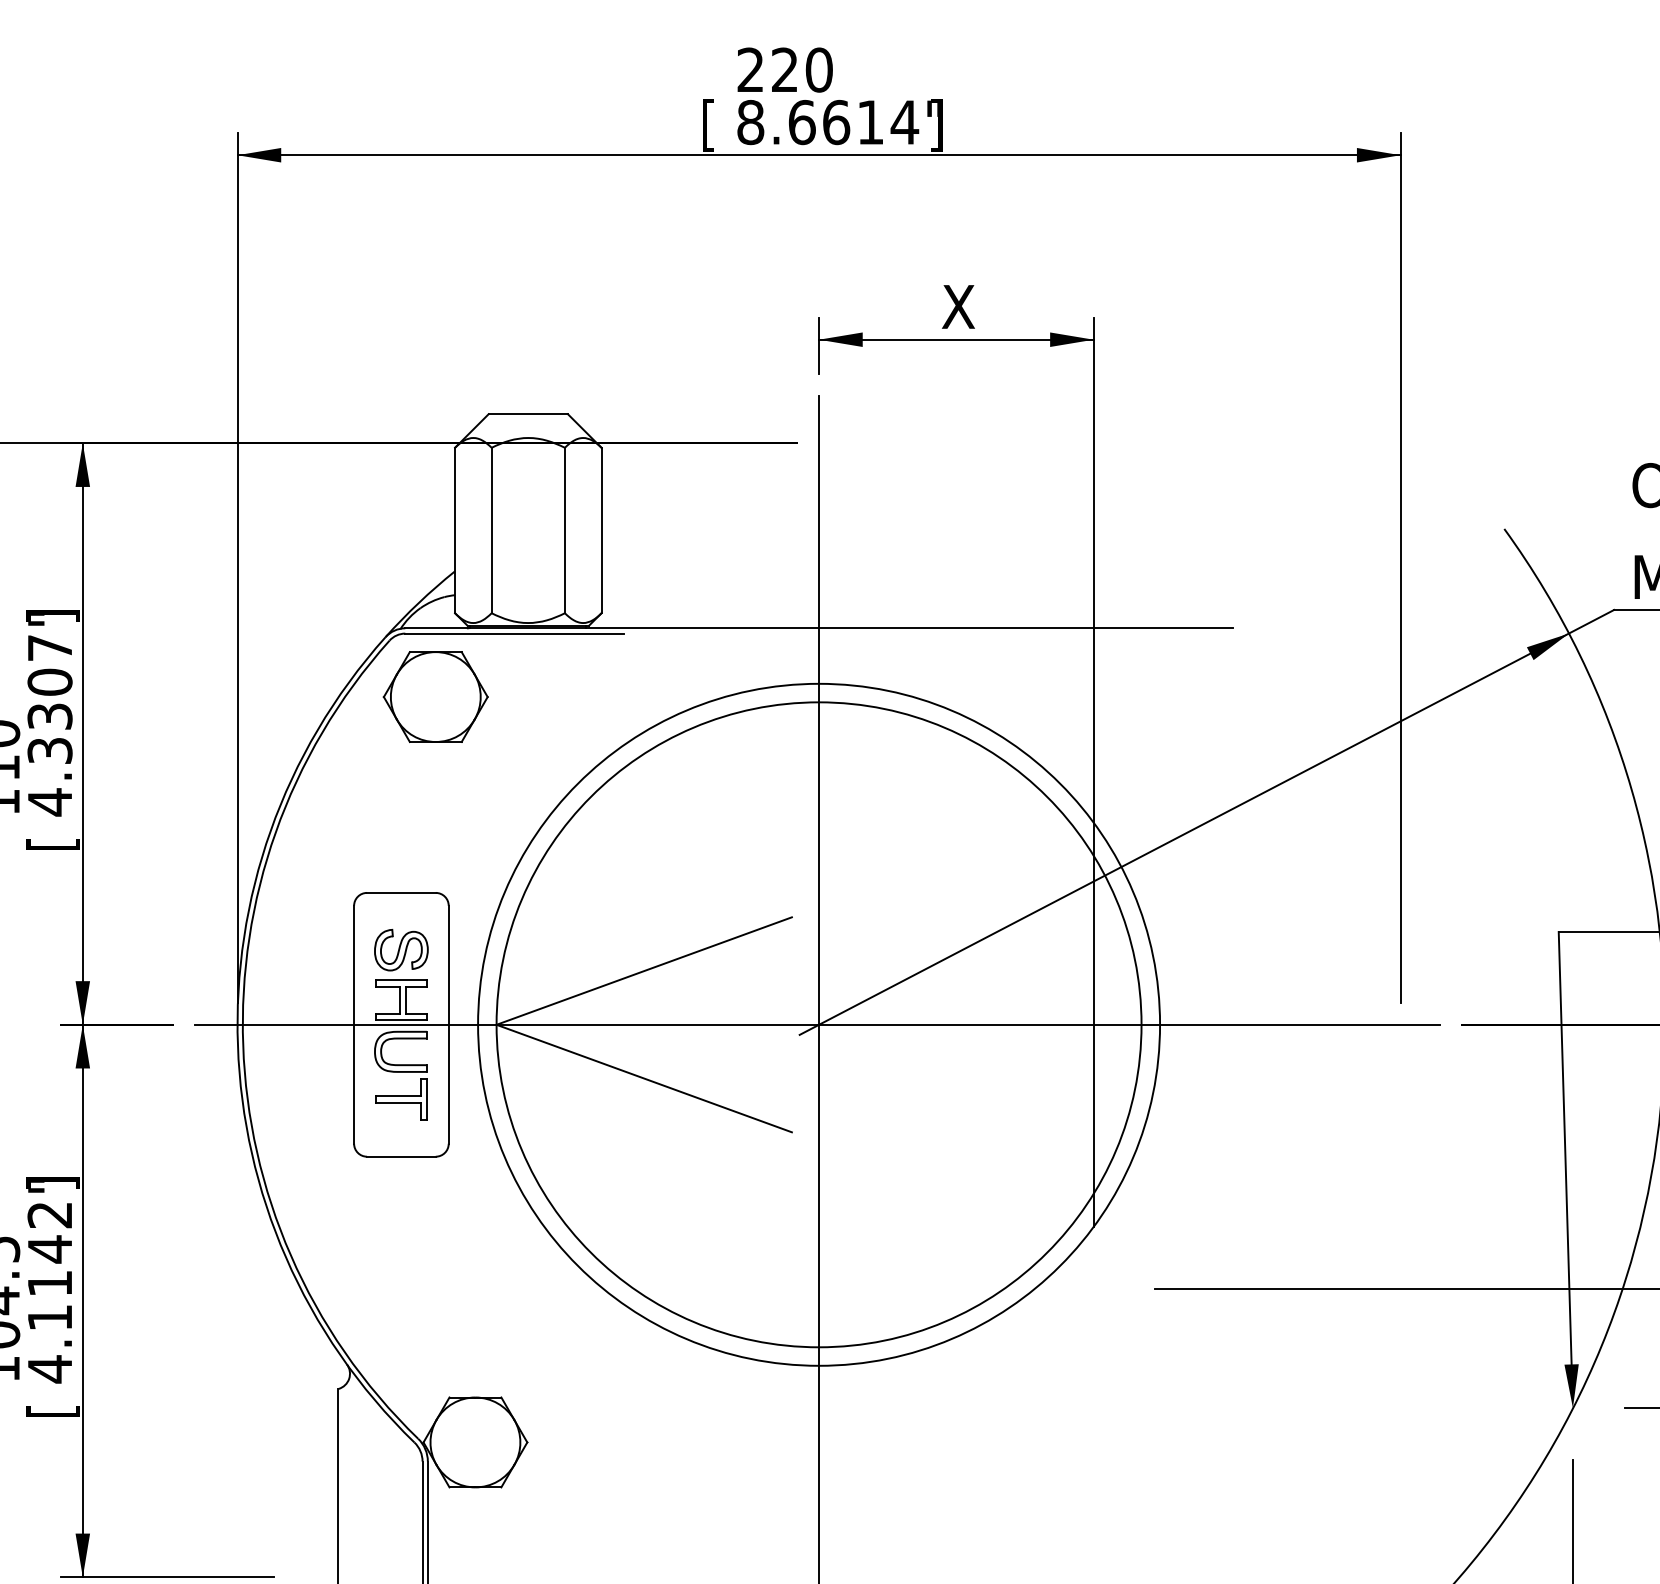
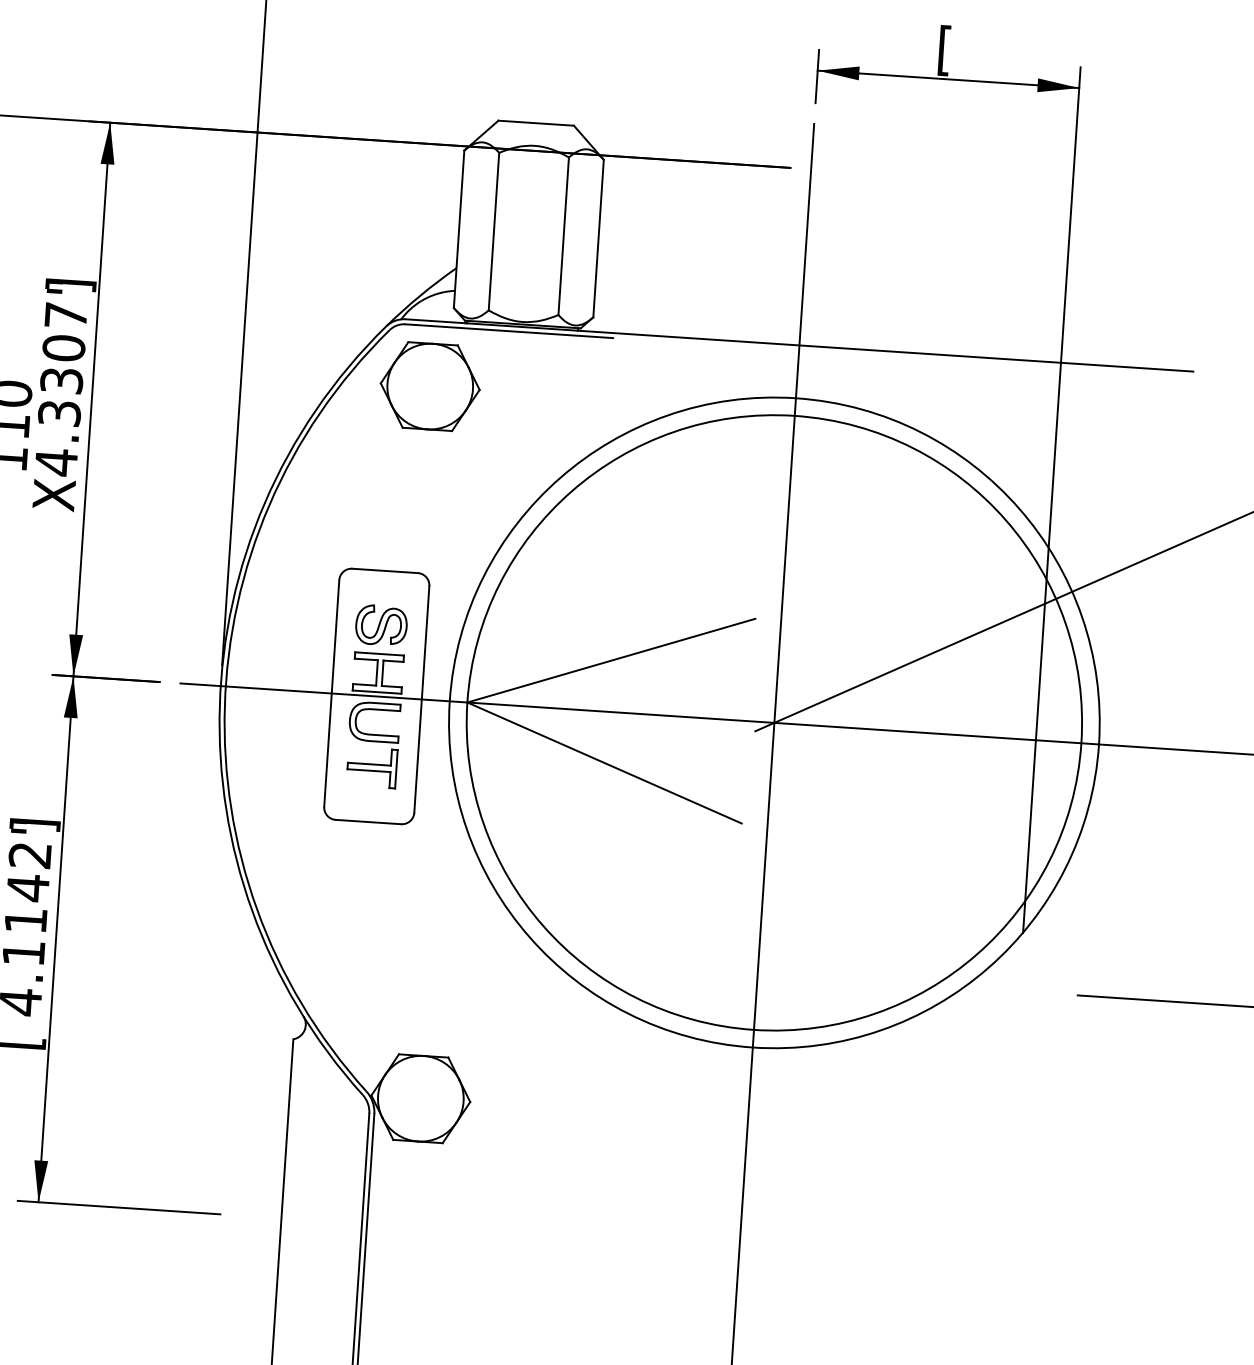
text: (958, 309) -> (952, 50), X -> [
text: (52, 836) -> (56, 495), [ -> X

